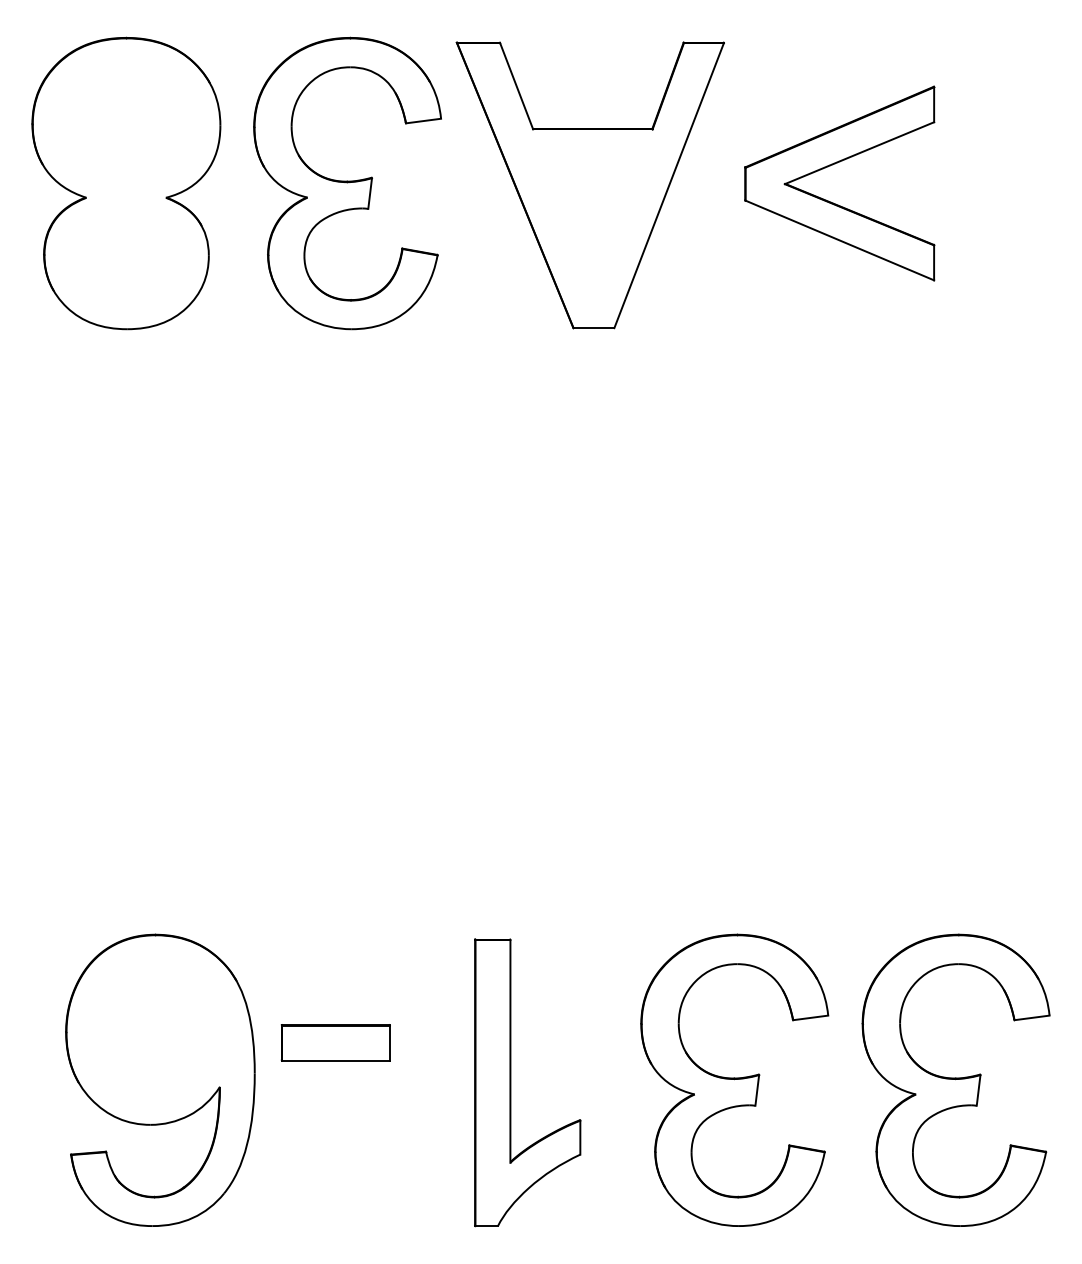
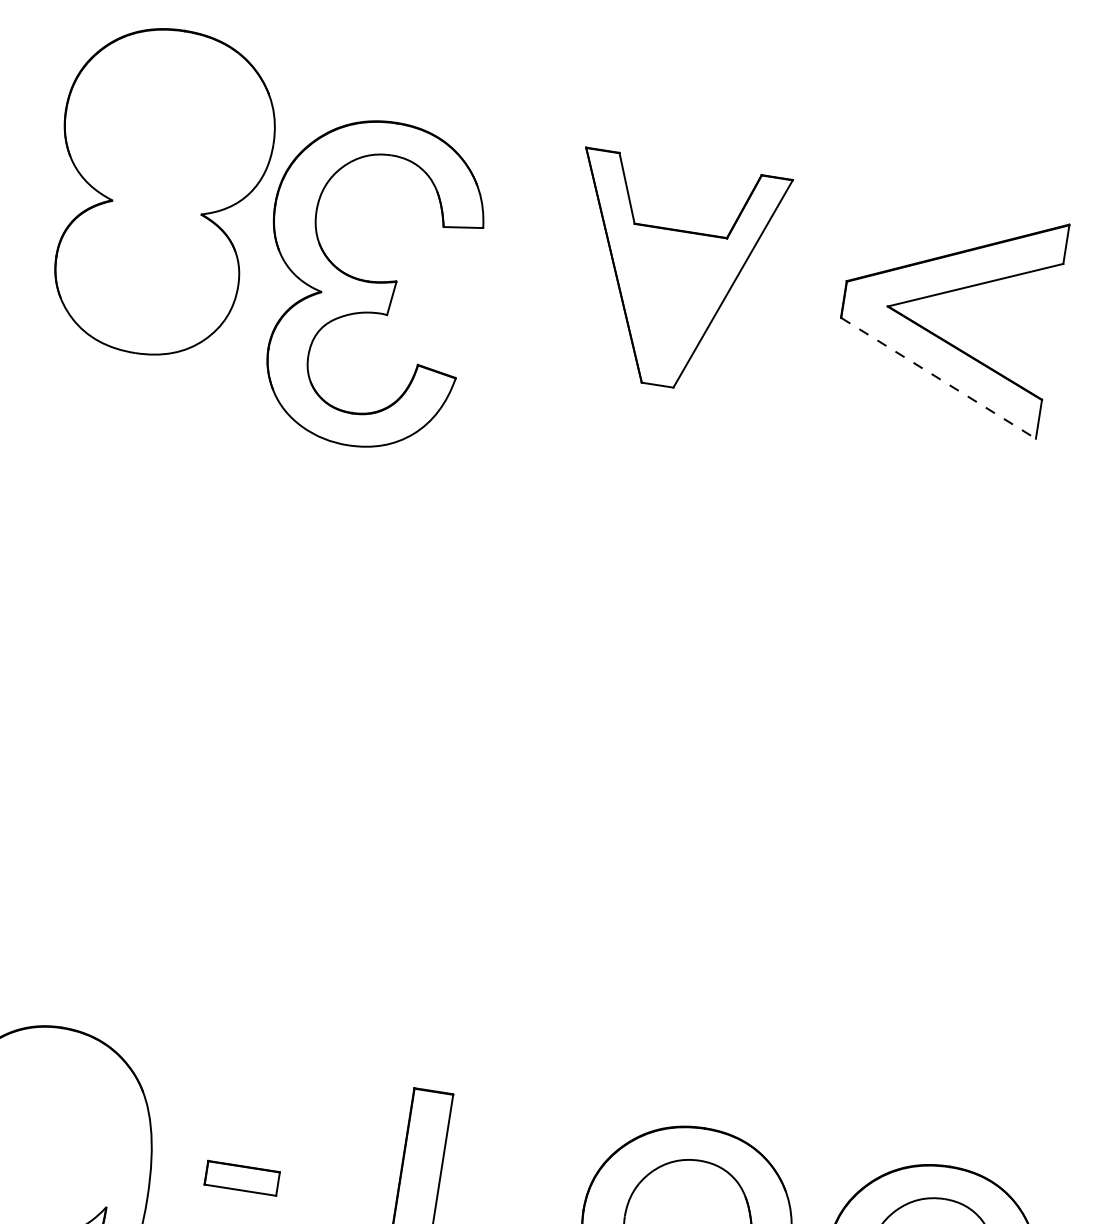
part: (347, 183) -> (368, 283), moved
part: (589, 185) -> (671, 274), size x0.7
line: (840, 240) -> (939, 378), solid -> dashed
part: (335, 1042) -> (242, 1177), size x0.6

